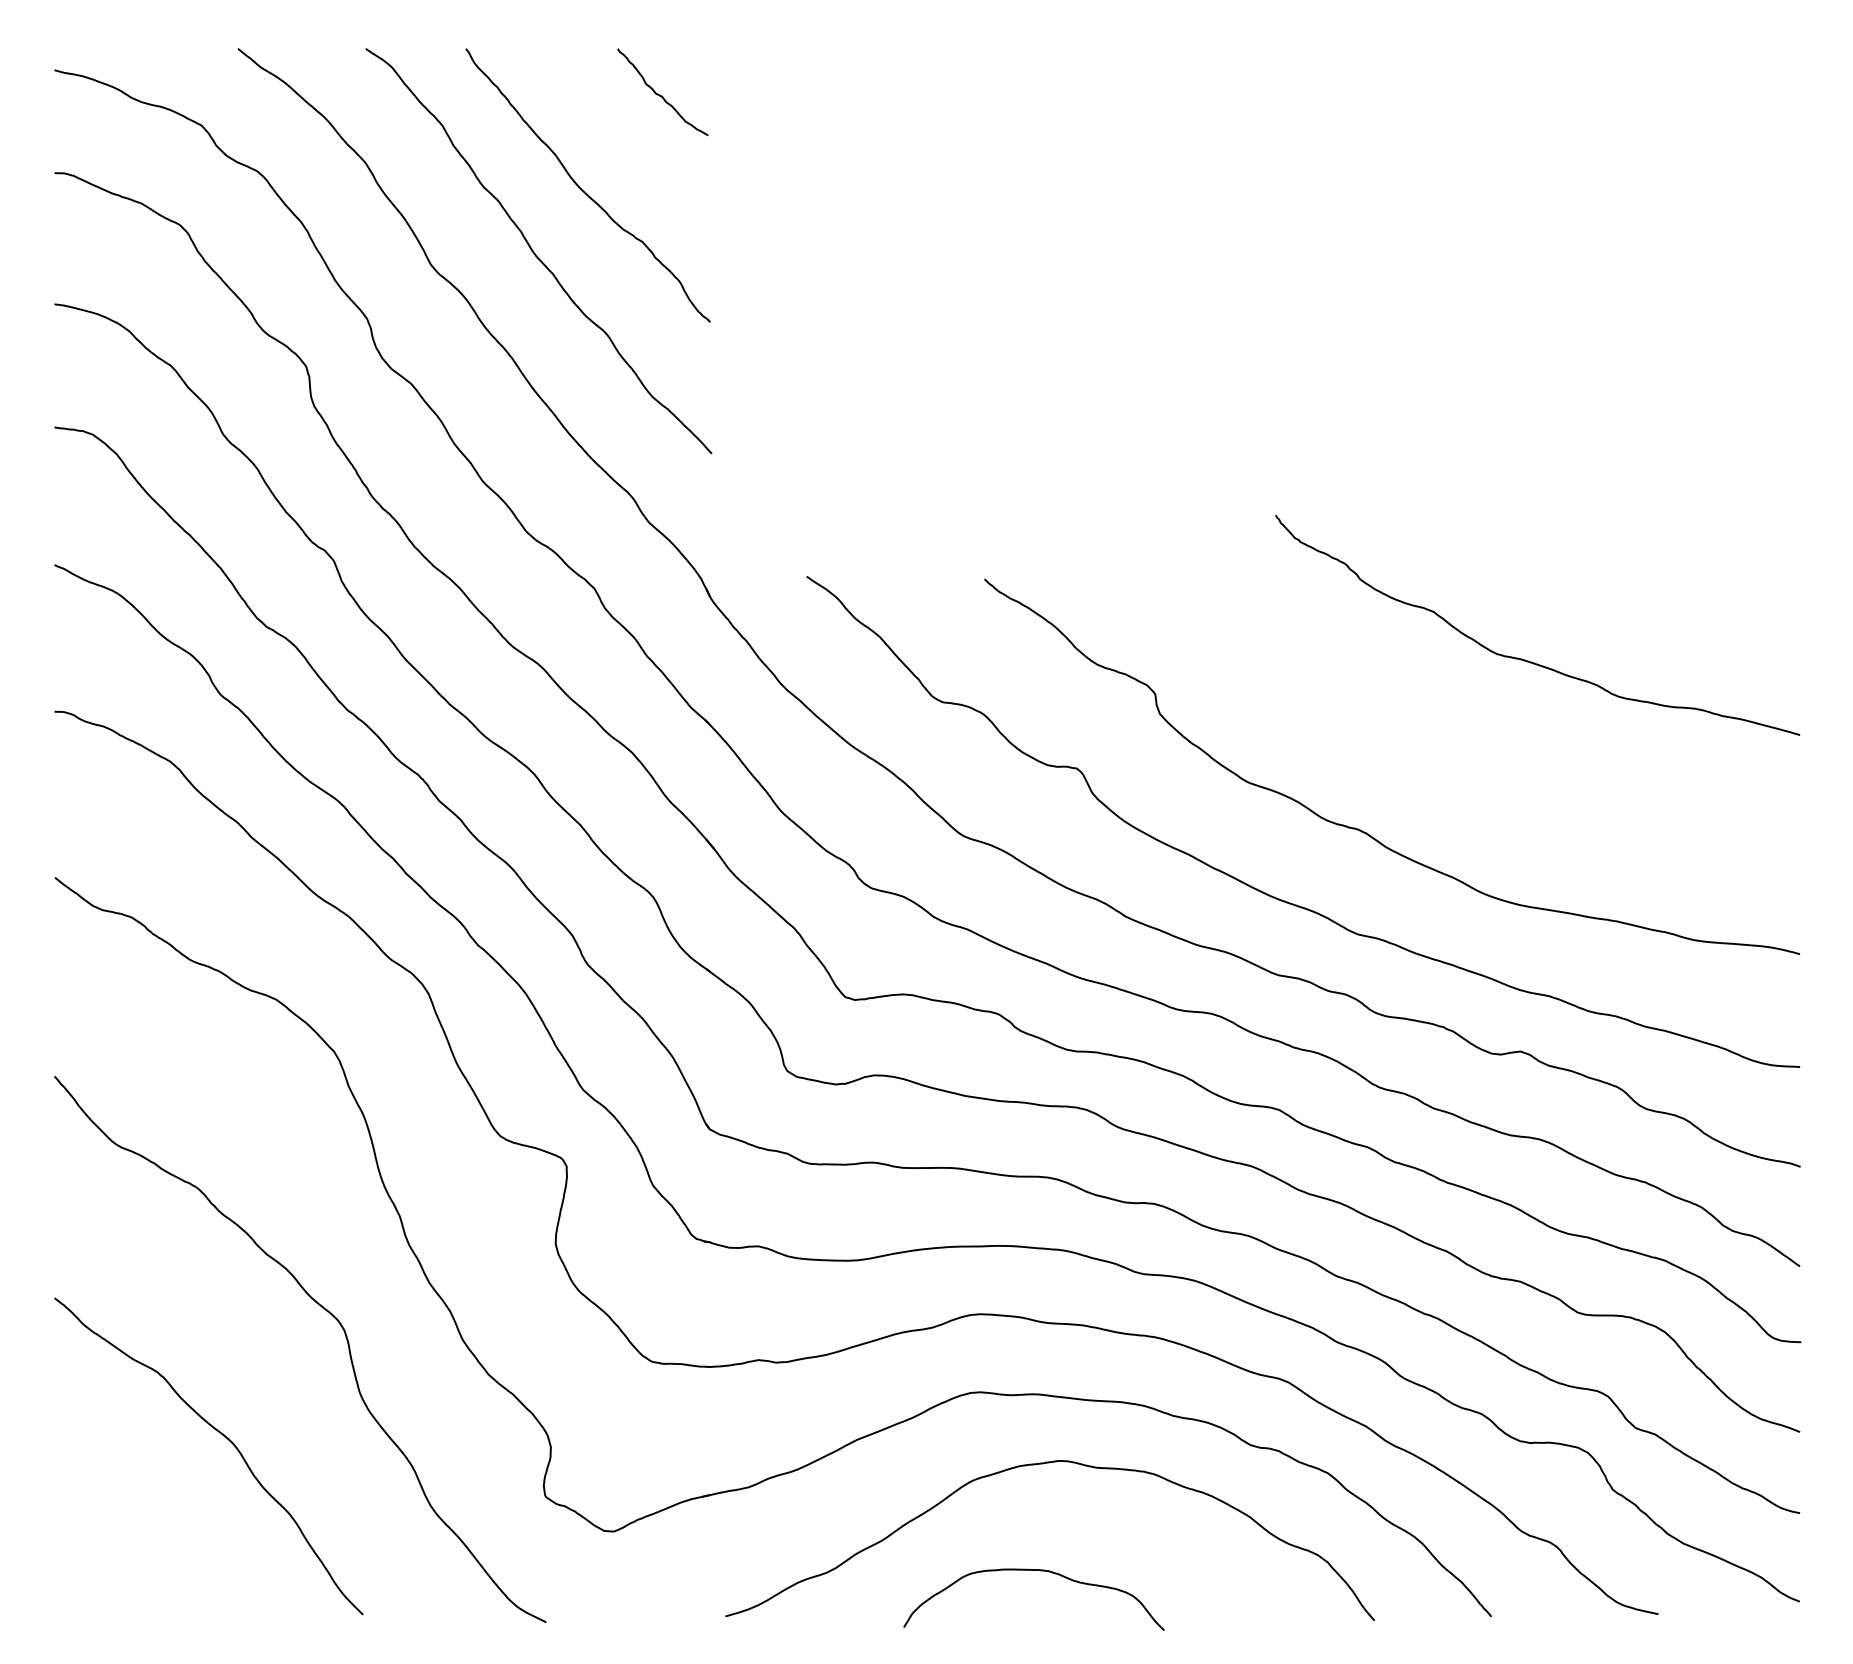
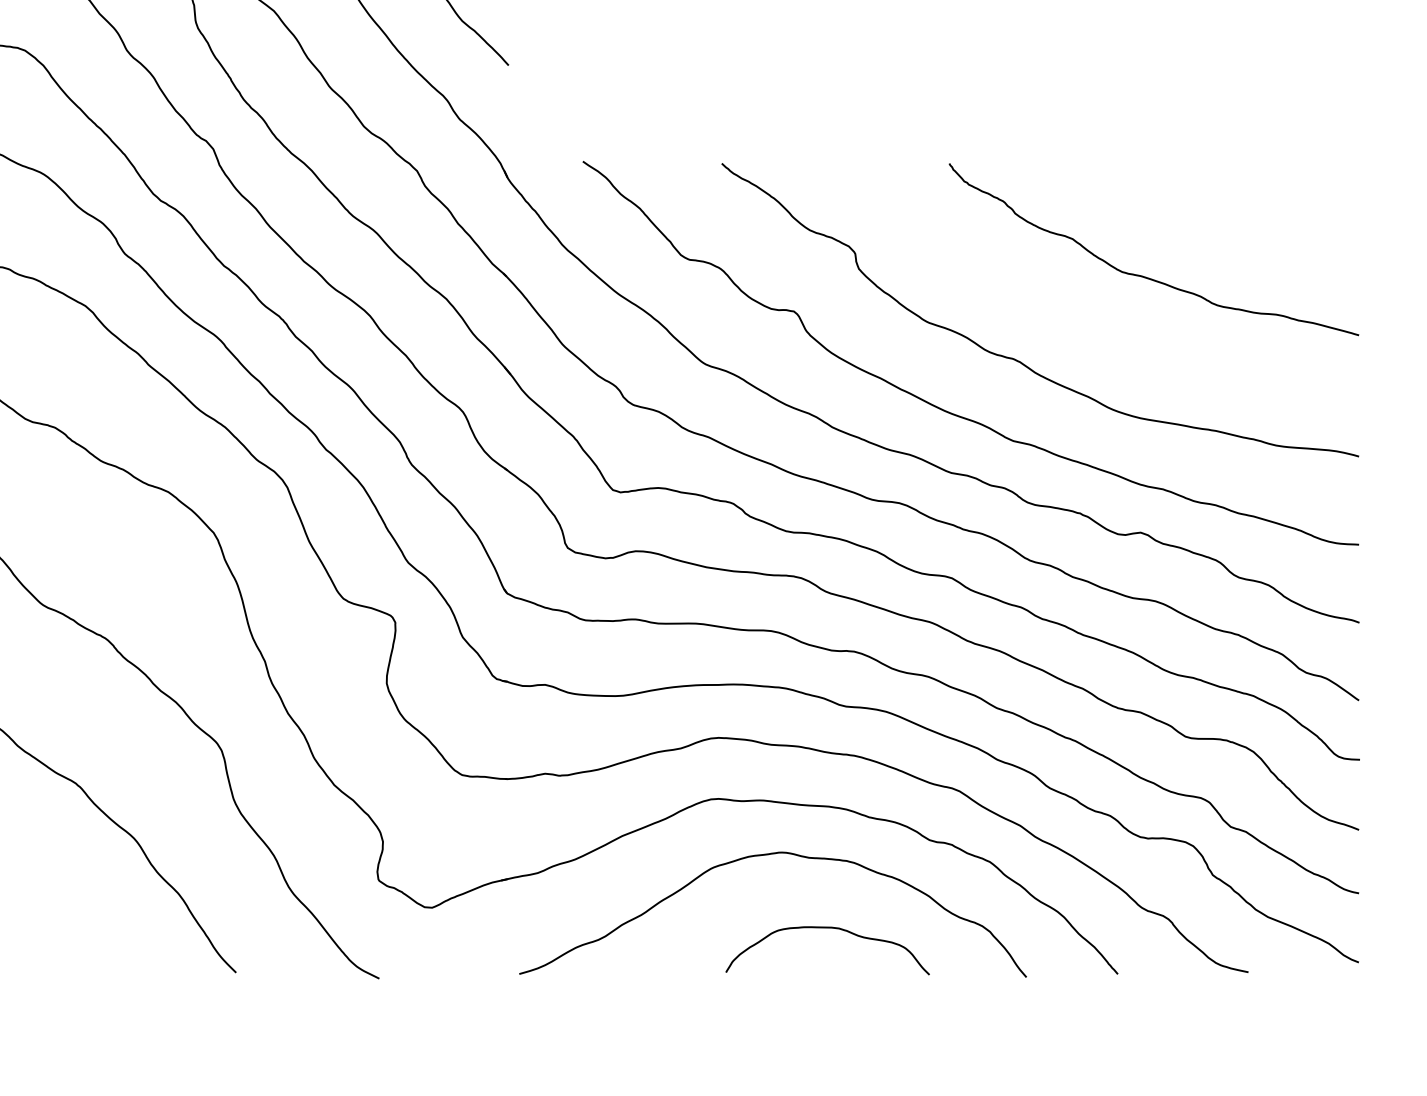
curve: (1525, 659) -> (1144, 276), moved
curve: (1040, 1571) -> (832, 928), moved

